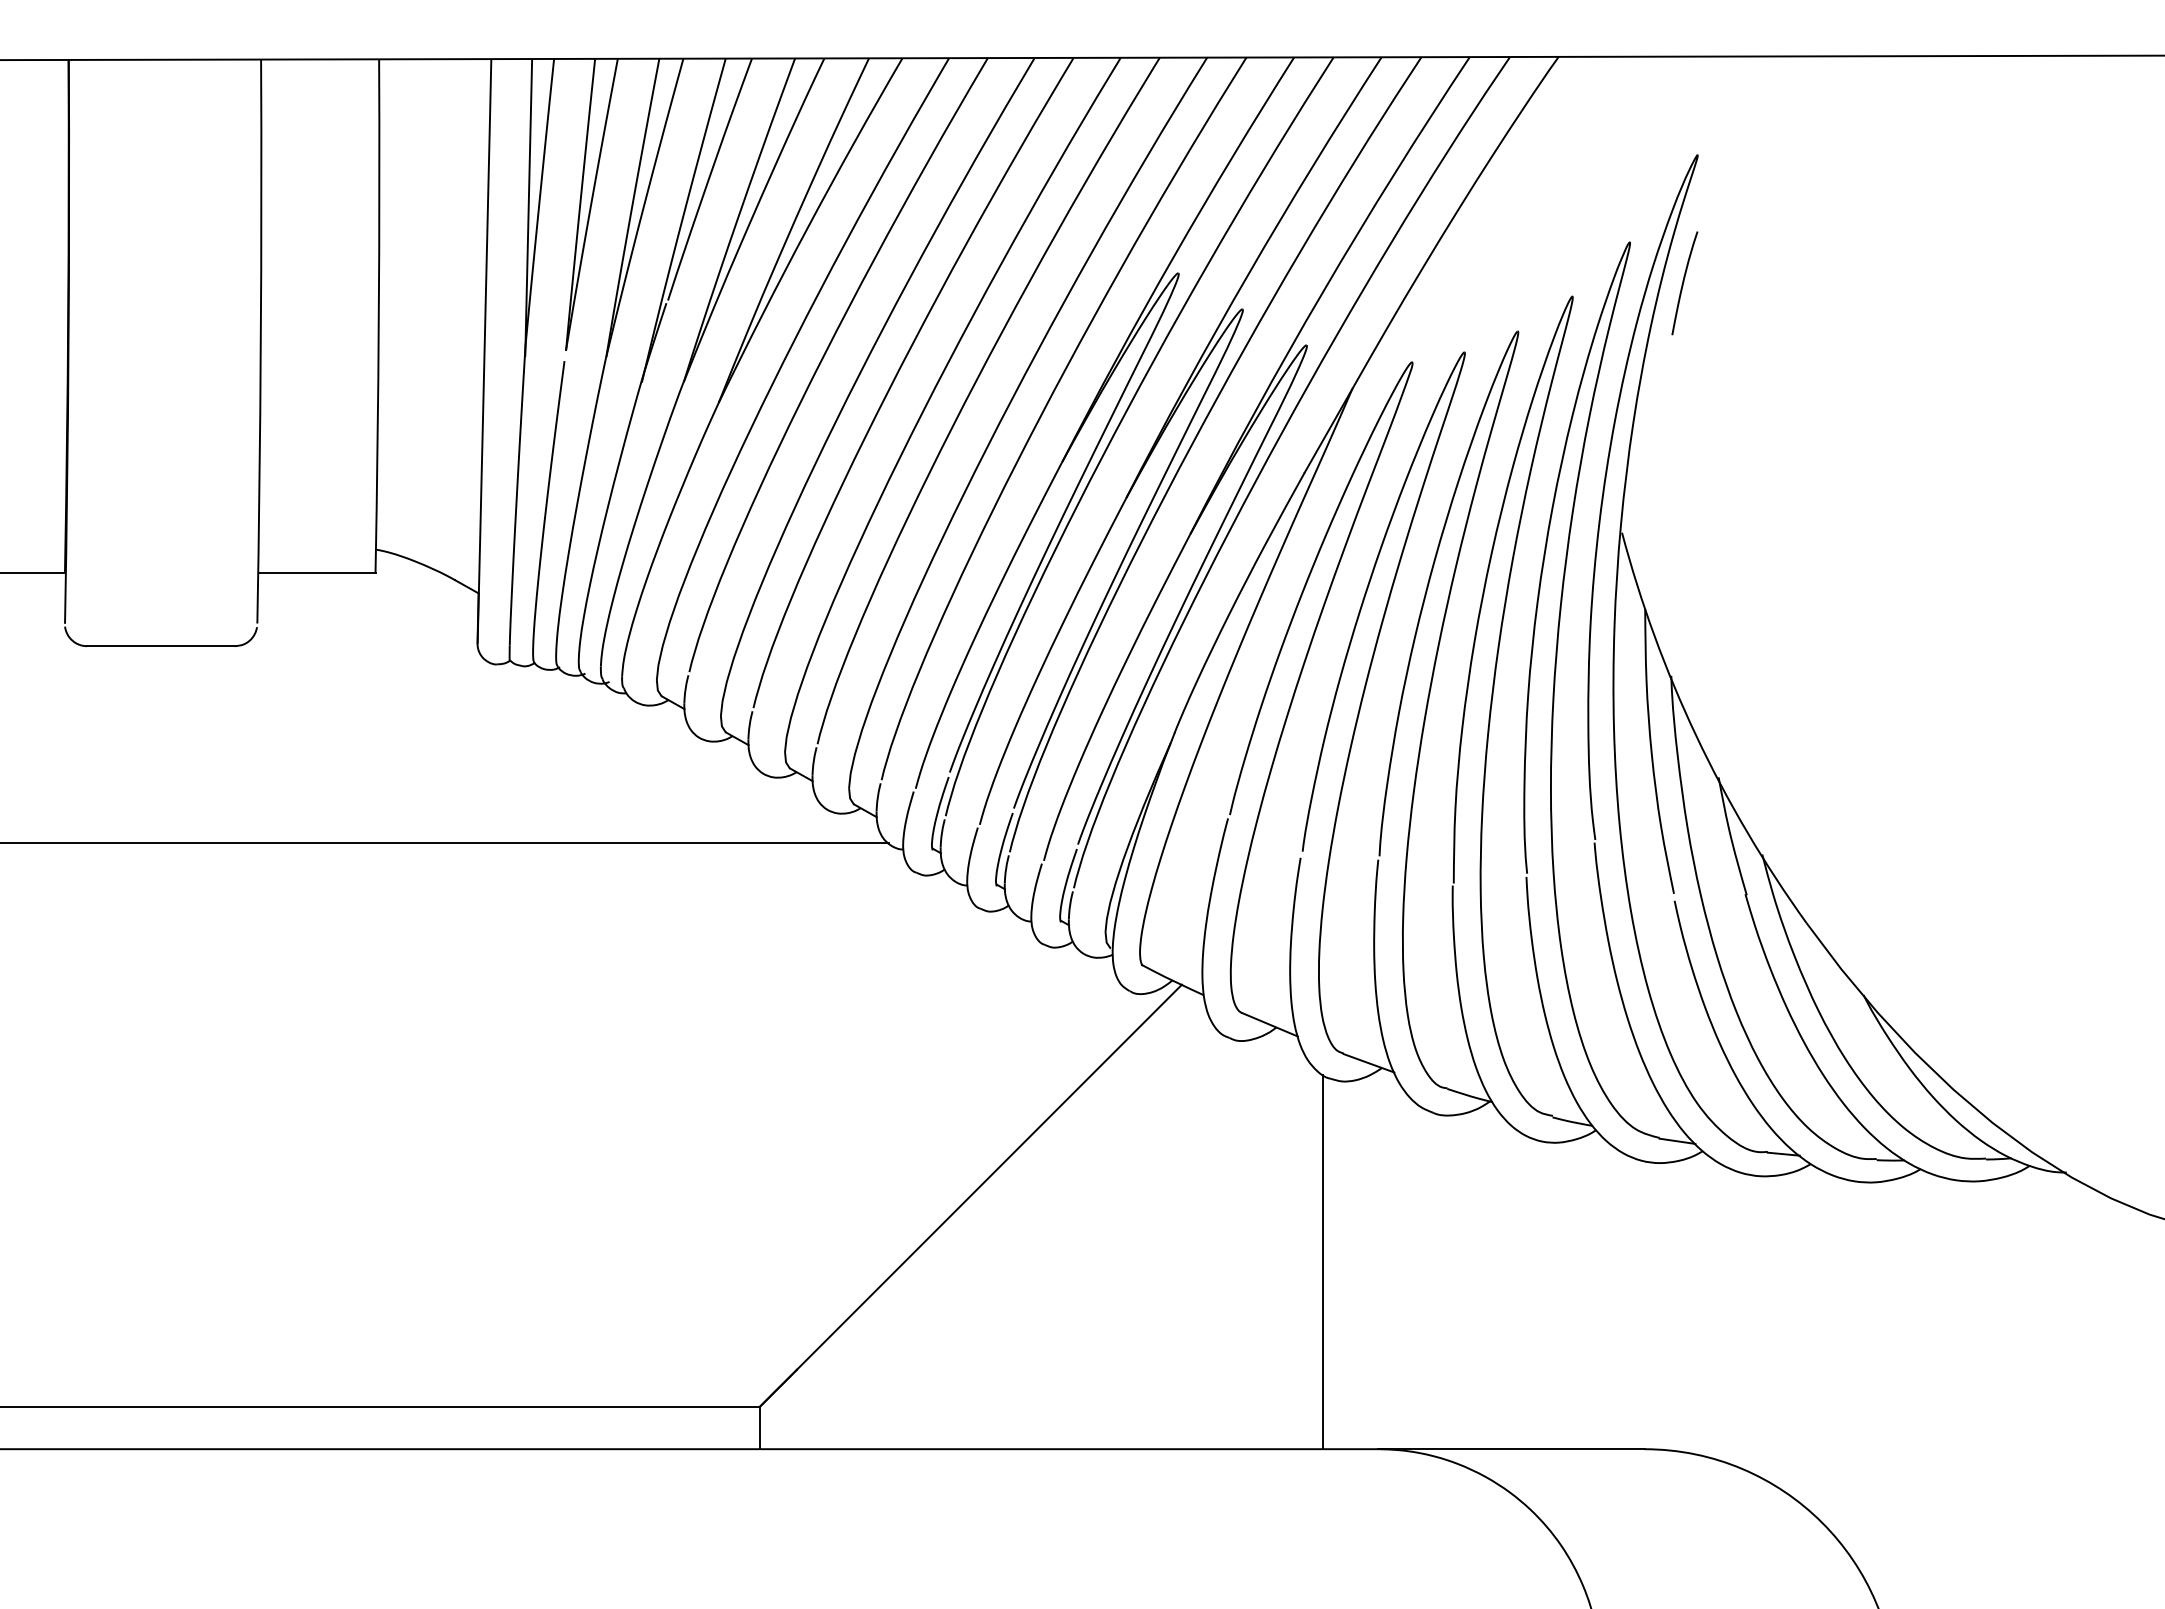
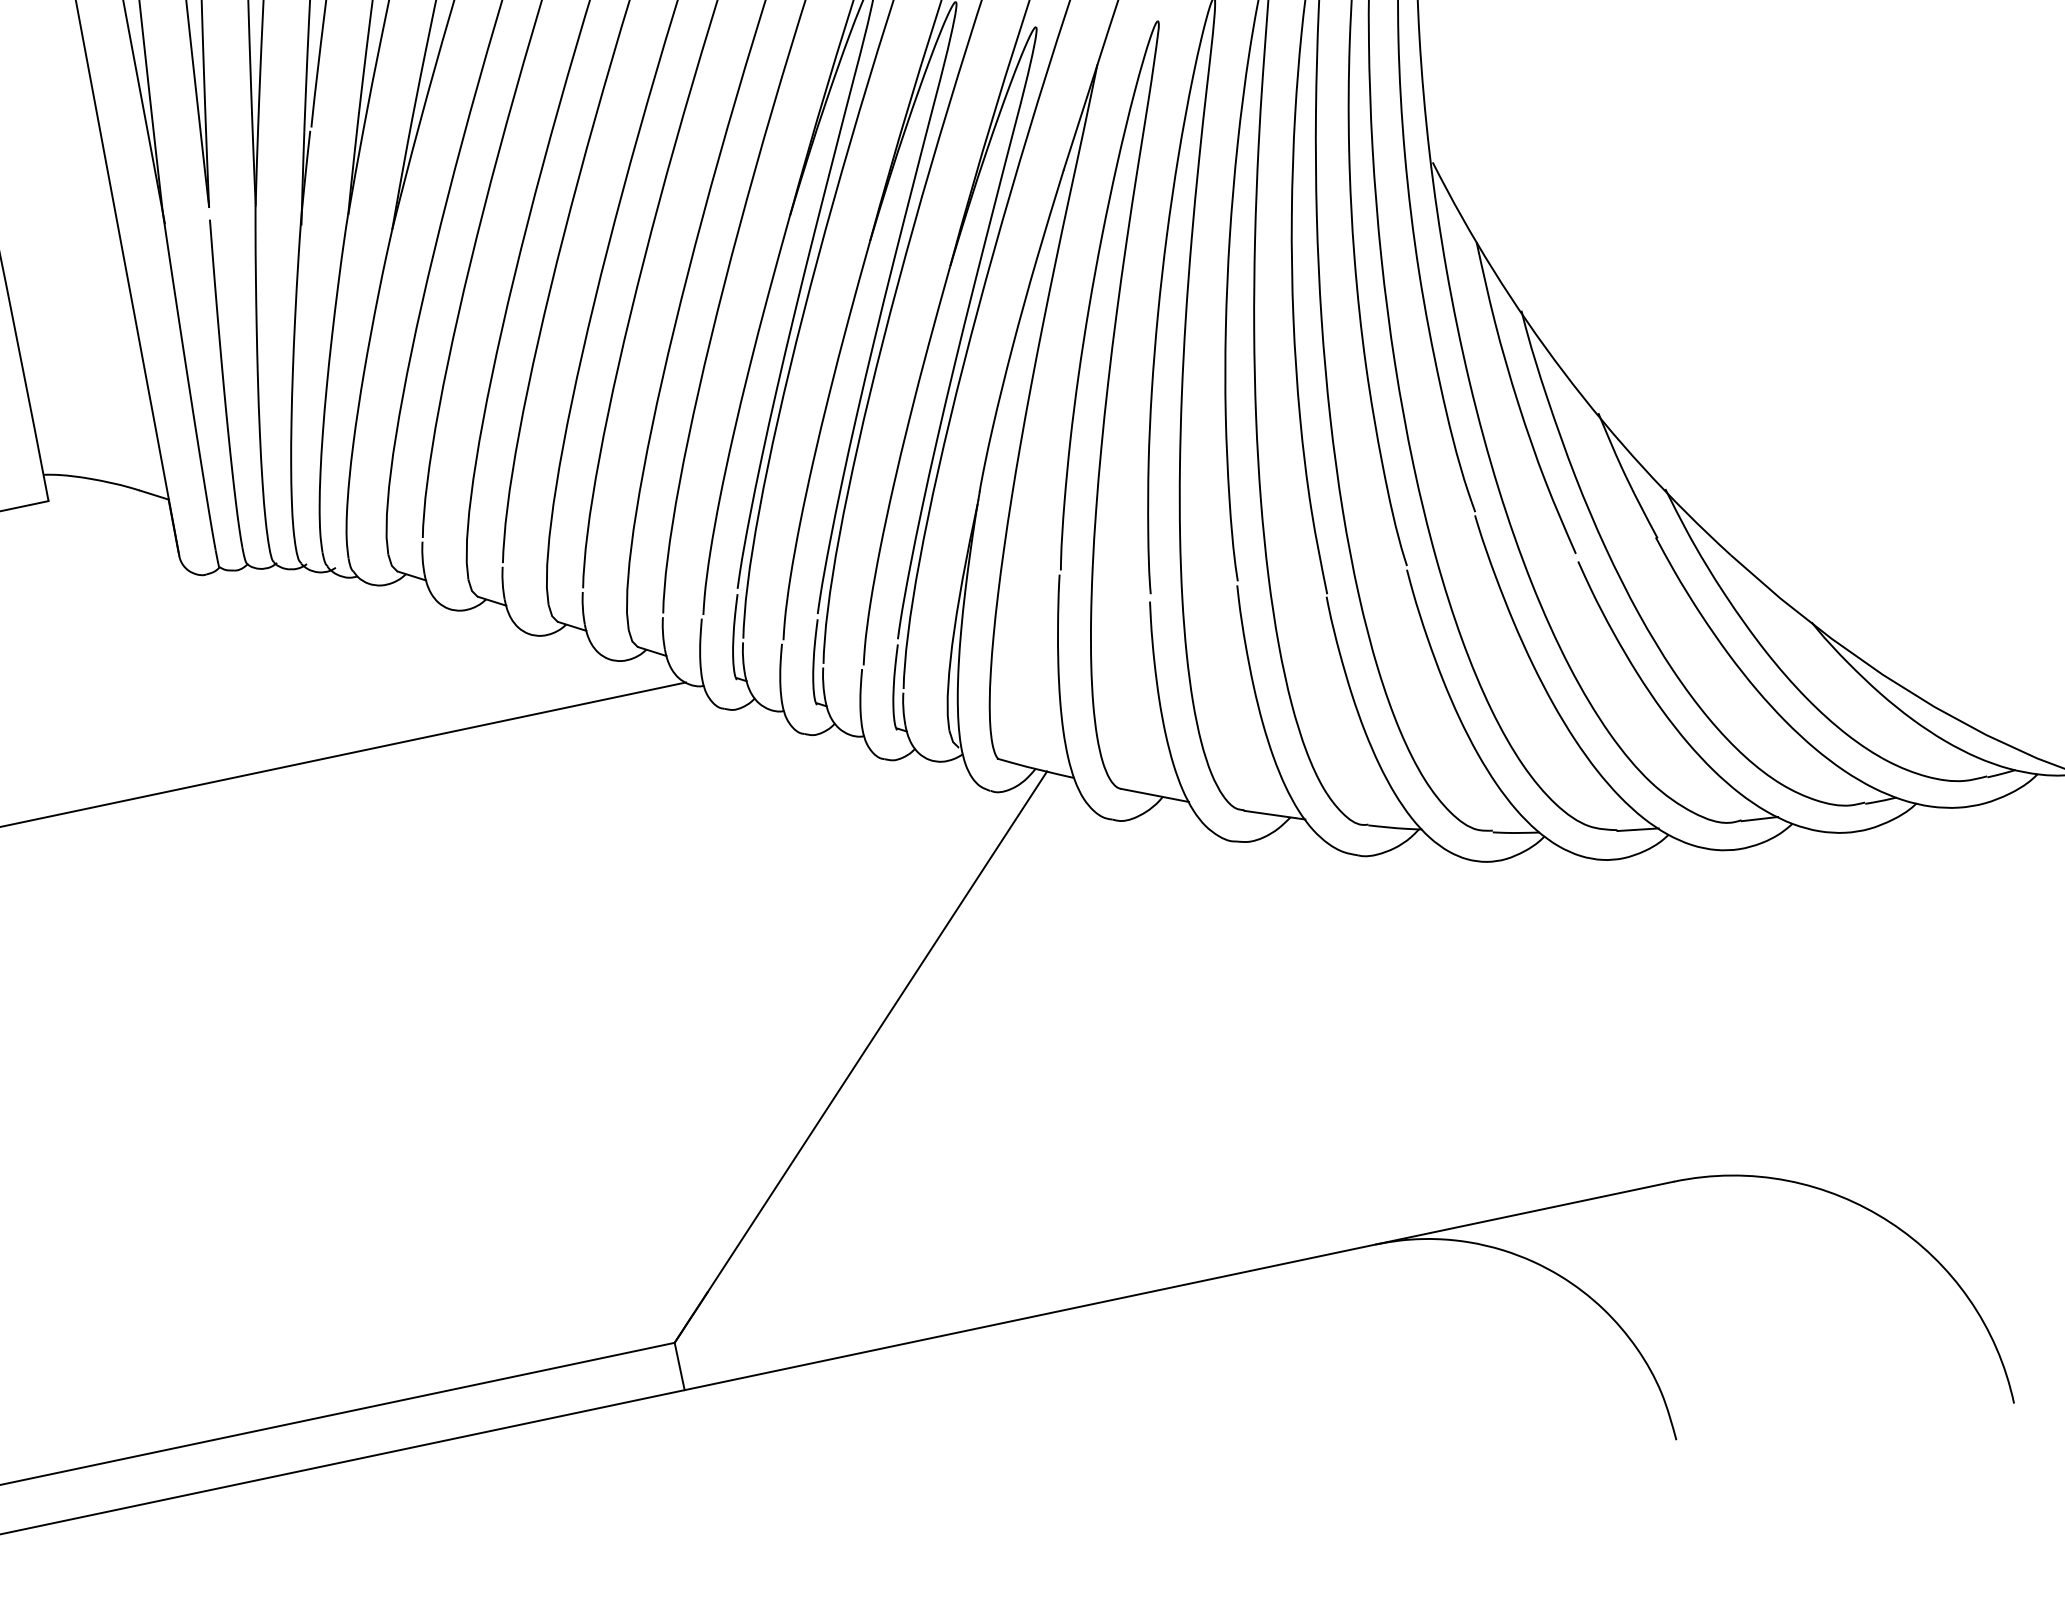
line: (1323, 1261) -> (1270, 1047), removed

